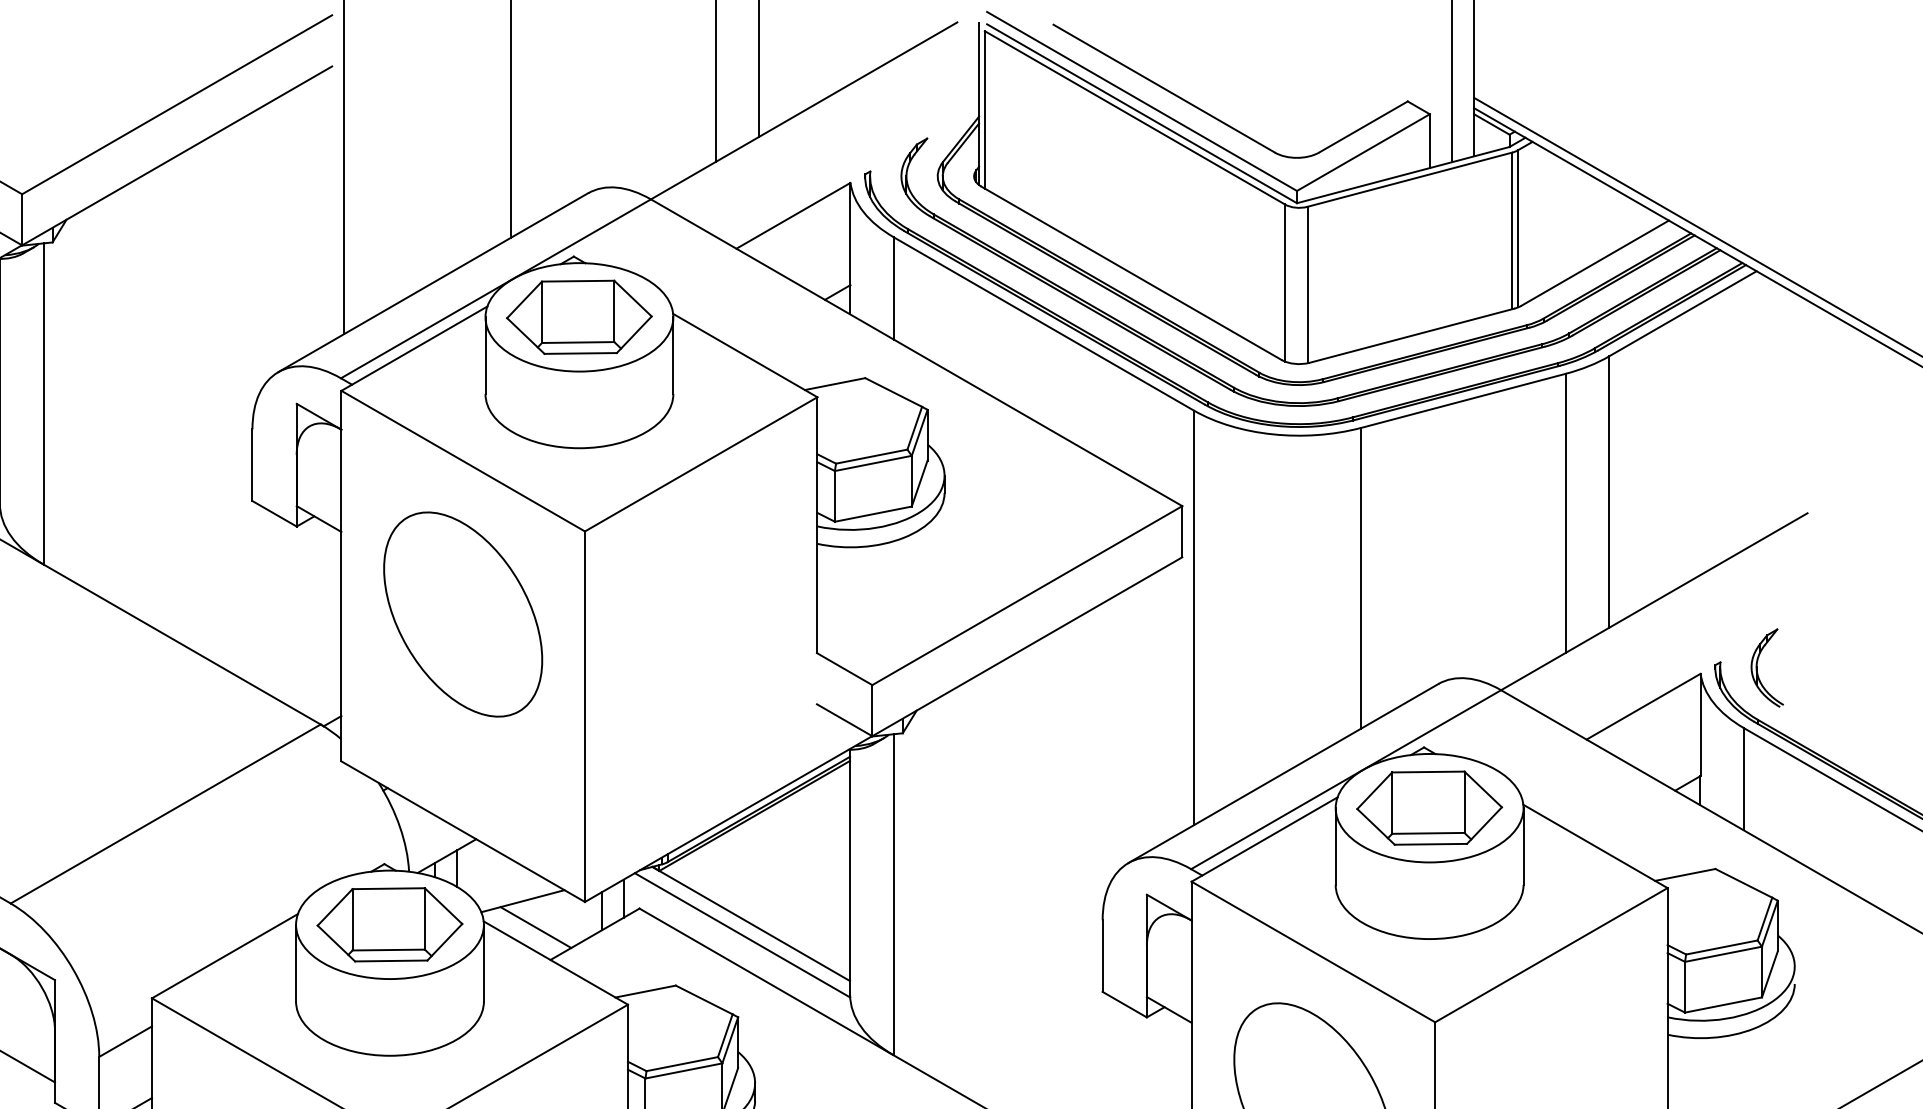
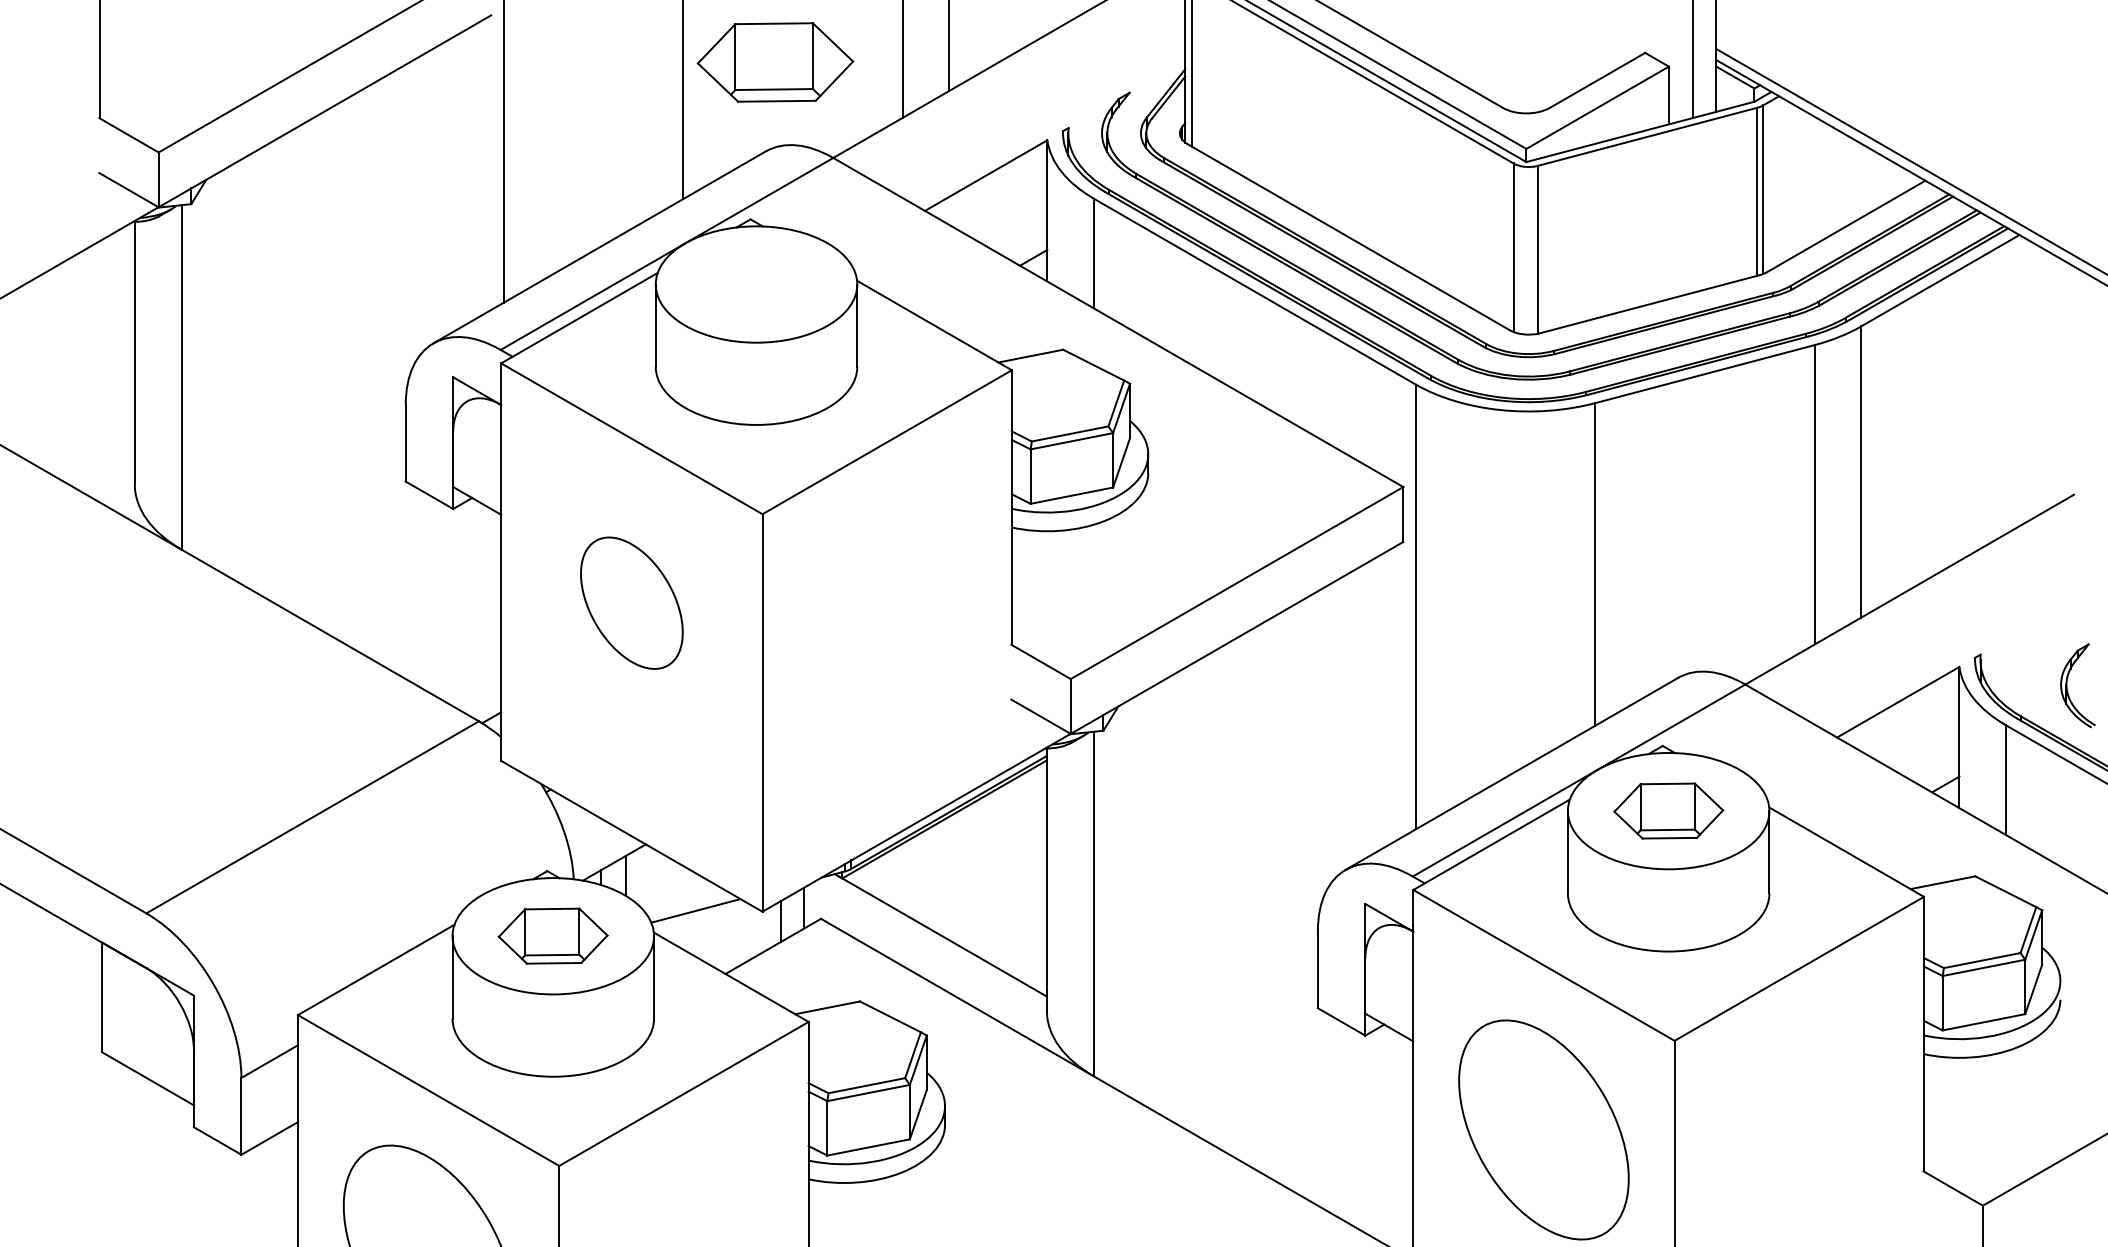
part: (579, 317) -> (775, 62), moved
part: (462, 613) -> (631, 602), size x0.6
part: (1757, 667) -> (2067, 685), moved
part: (1429, 807) -> (1668, 810), size x0.7
part: (389, 924) -> (552, 935), size x0.7
line: (535, 927) -> (709, 939), removed
line: (742, 935) -> (931, 947), removed

